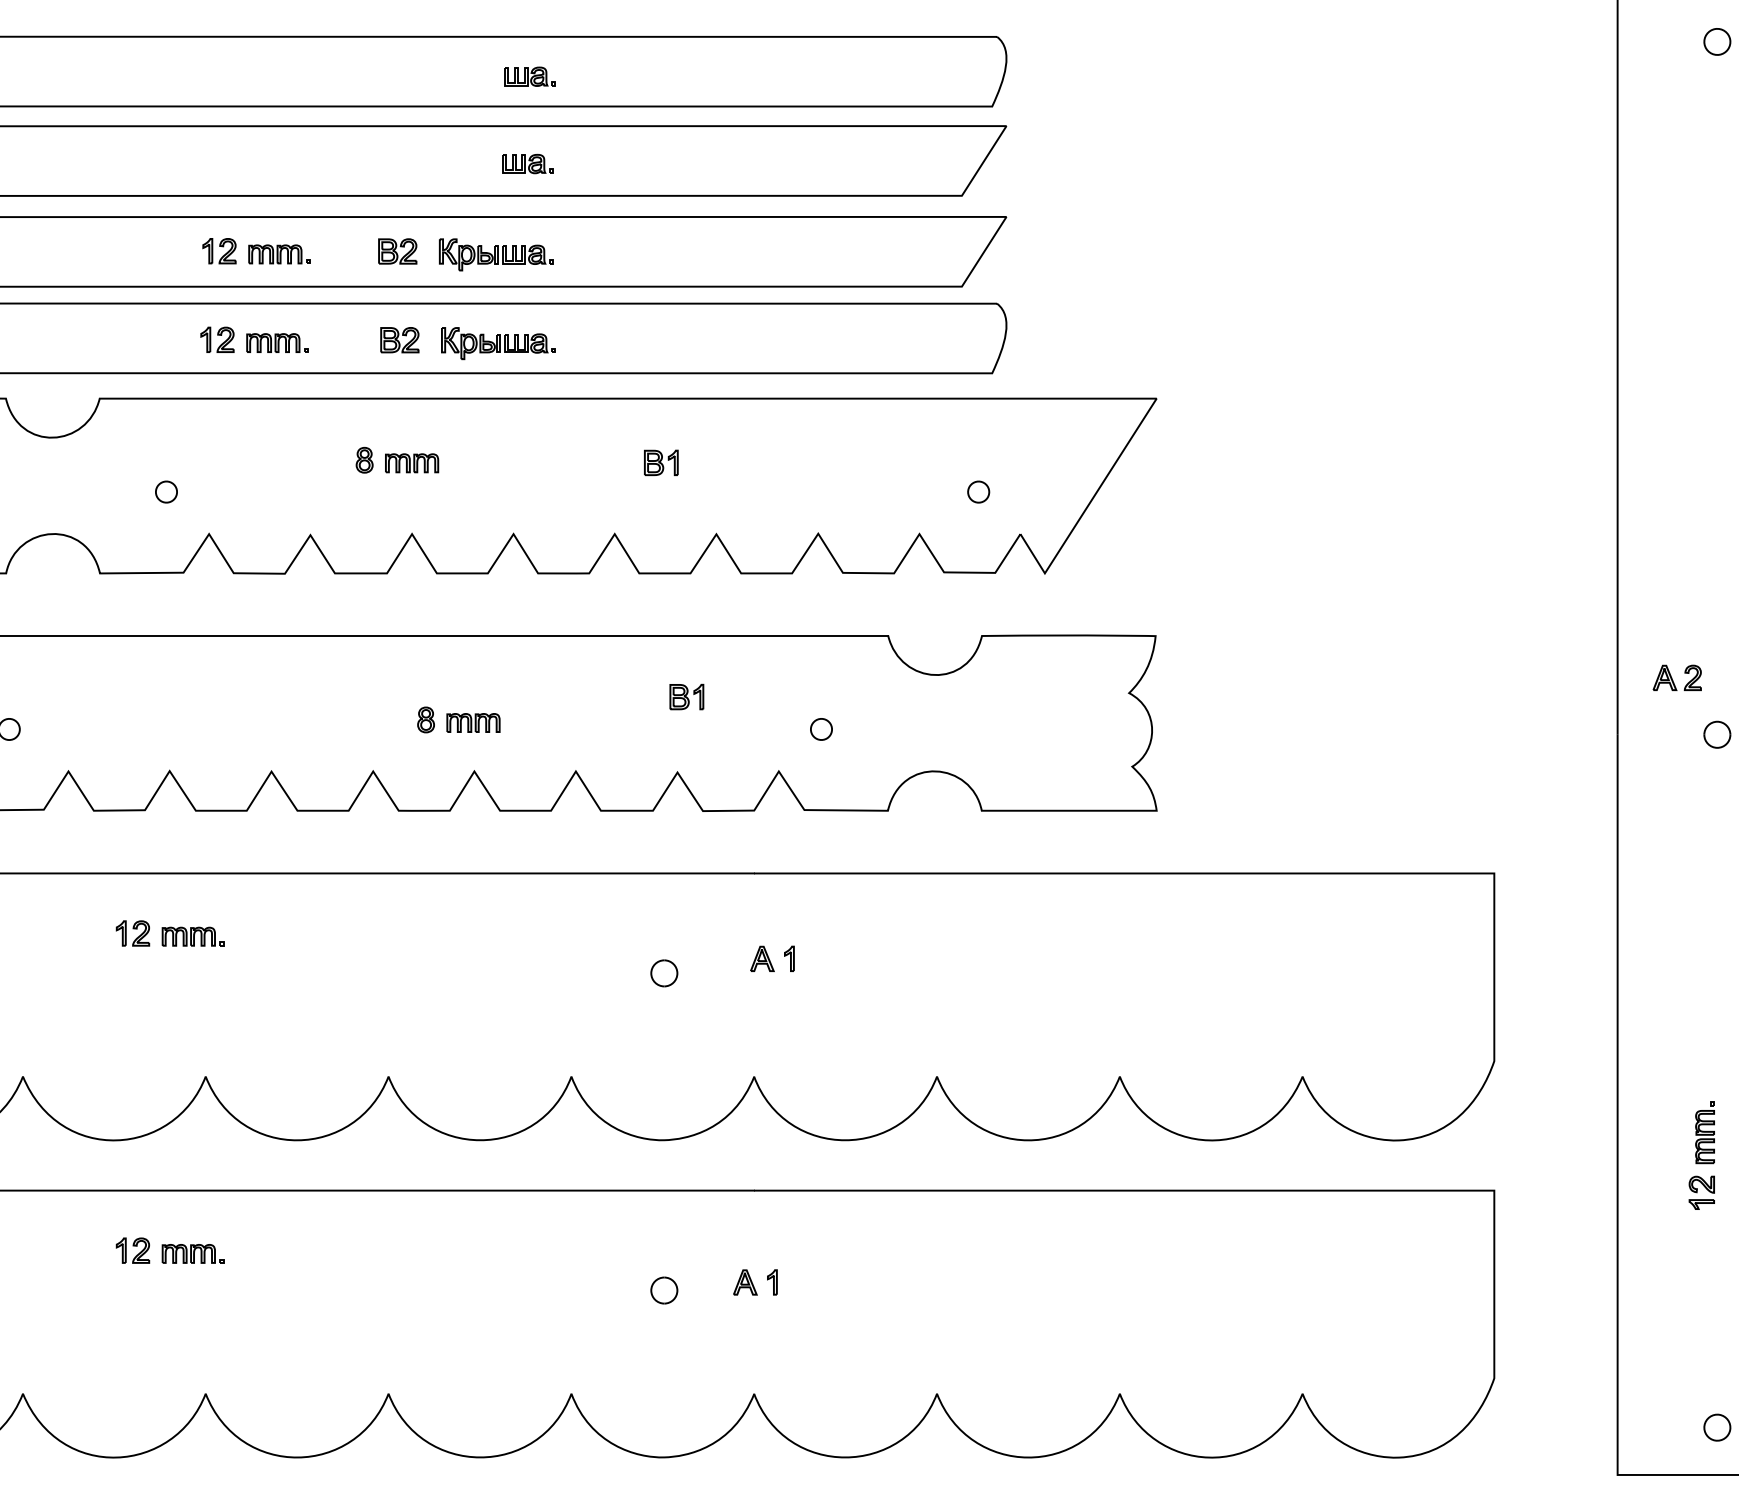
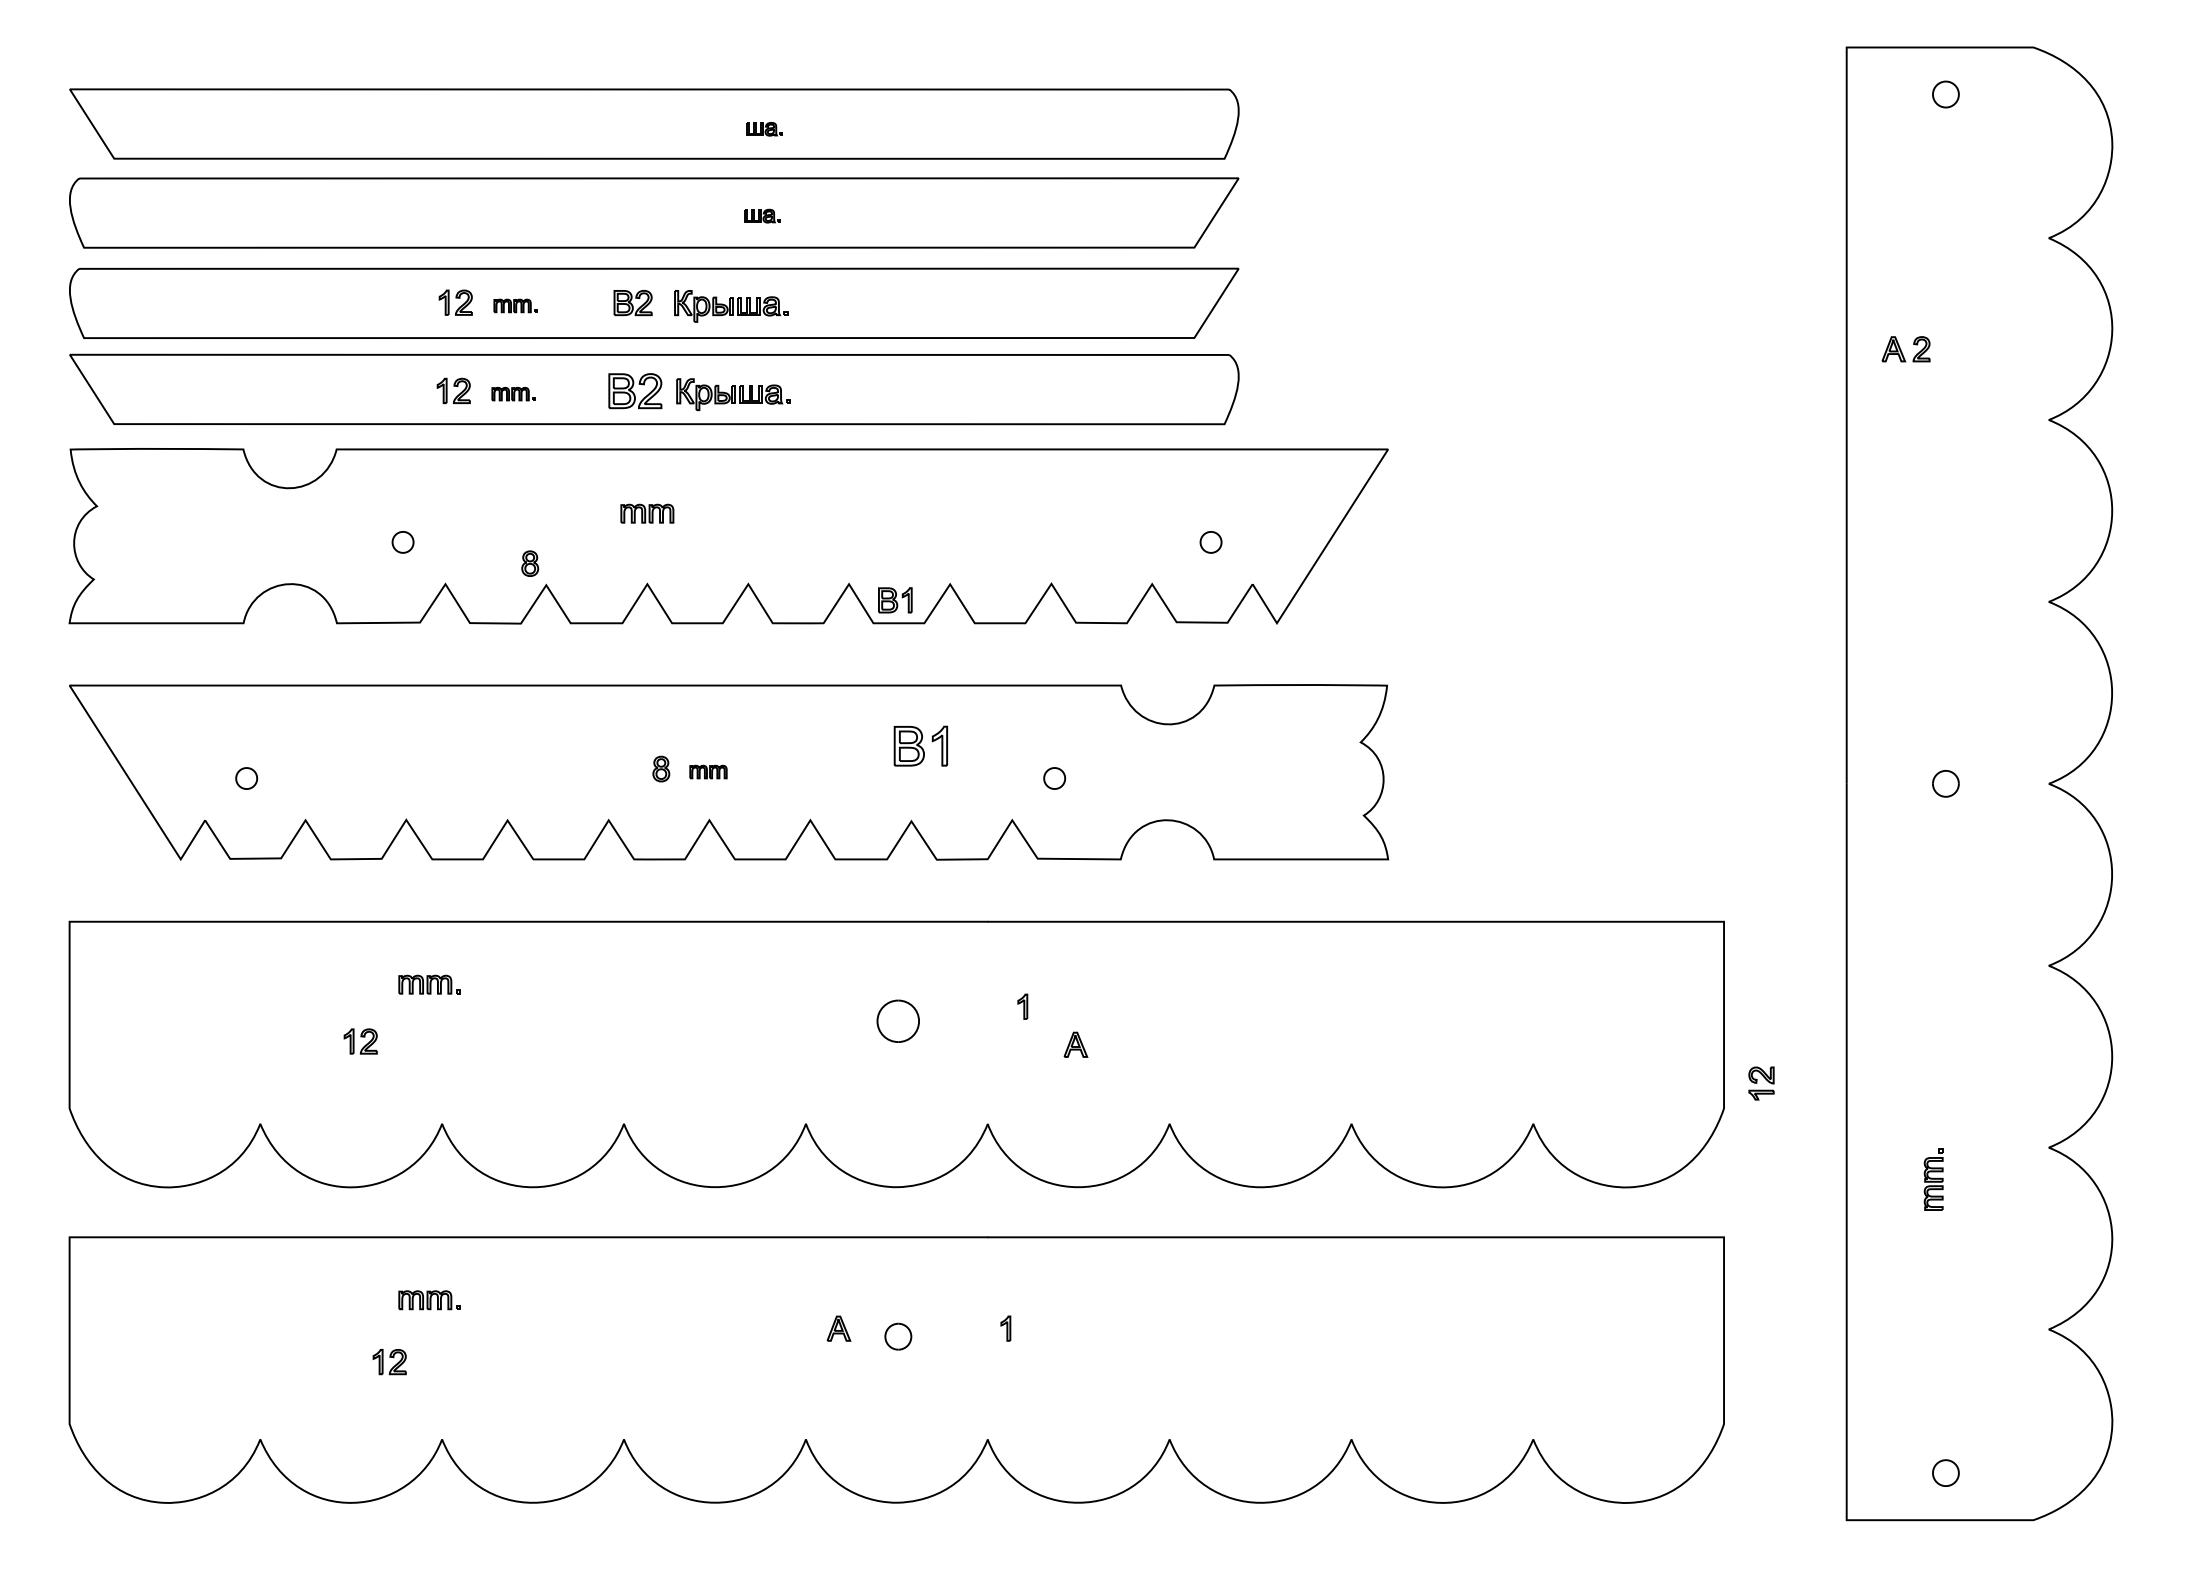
part: (529, 77) -> (764, 129), size x0.7
part: (527, 164) -> (762, 216), size x0.7
part: (279, 253) -> (515, 305), size x0.7
part: (399, 340) -> (634, 391), size x1.4
part: (277, 342) -> (513, 393), size x0.7
part: (364, 460) -> (530, 563), moved
part: (661, 463) -> (895, 600), moved
part: (1676, 678) -> (1905, 349), moved
part: (686, 697) -> (920, 746), size x1.6
part: (473, 722) -> (708, 771), size x0.7
part: (132, 933) -> (360, 1041), moved
part: (761, 958) -> (1075, 1044), moved
part: (664, 972) -> (898, 1020), size x1.6
part: (1701, 1192) -> (1761, 1083), moved
part: (132, 1251) -> (389, 1362), moved
part: (744, 1282) -> (838, 1328), moved

